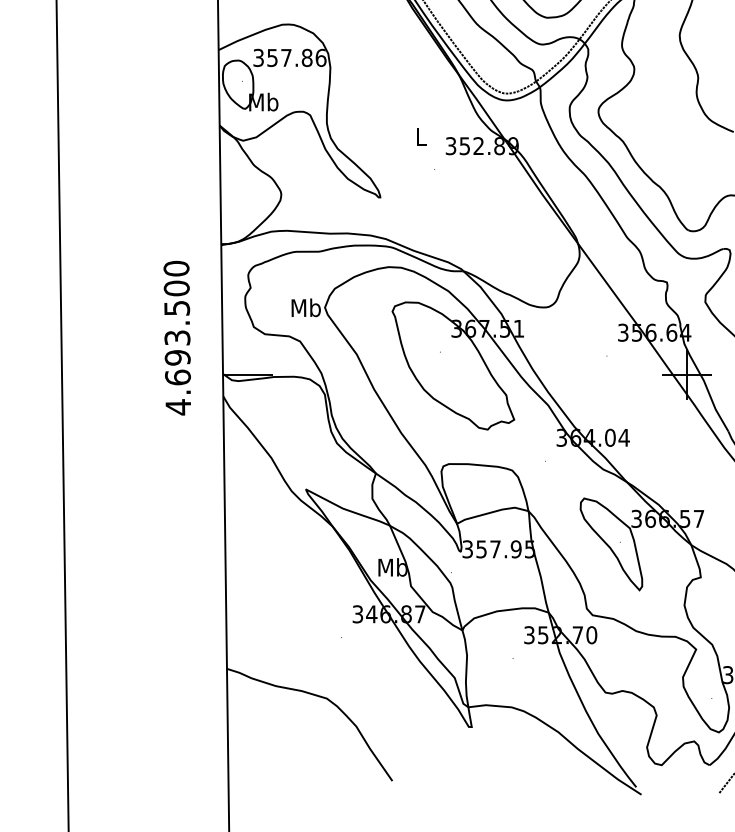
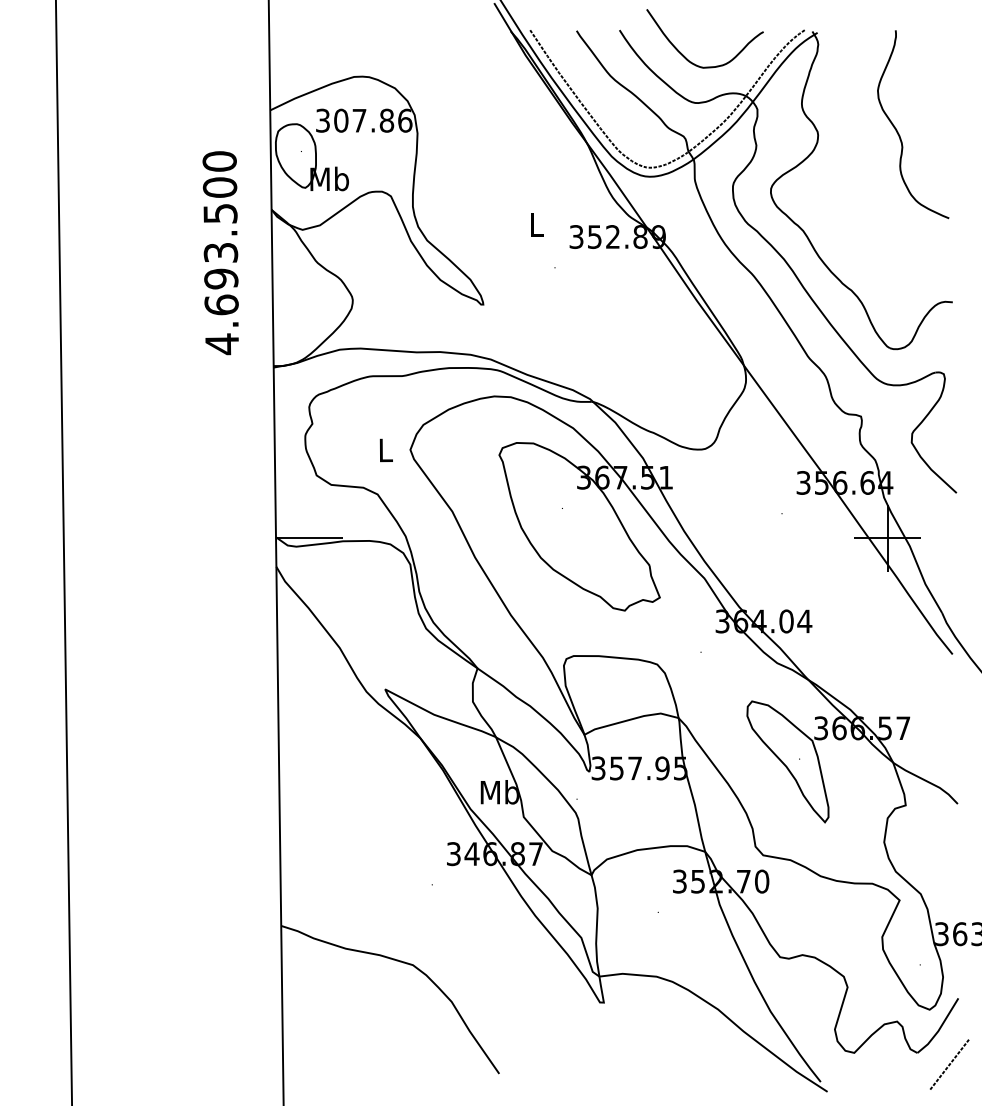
text: (272, 57) -> (341, 120), 357.86 -> 307.86
text: (306, 307) -> (385, 449), Mb -> L
text: (177, 338) -> (220, 253), moved

